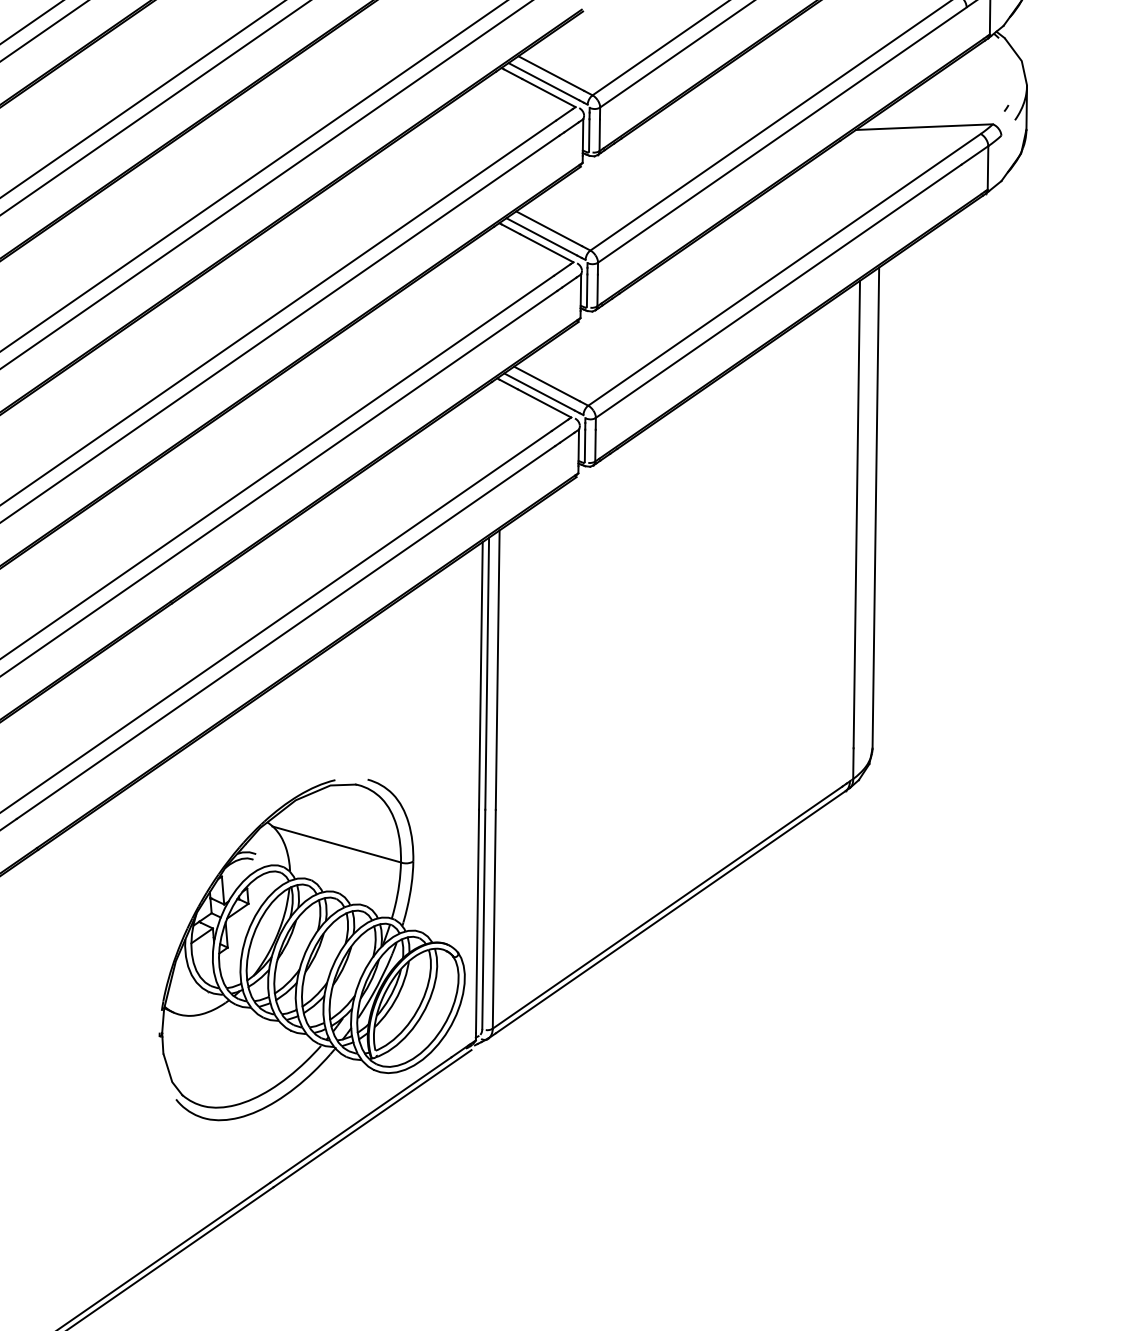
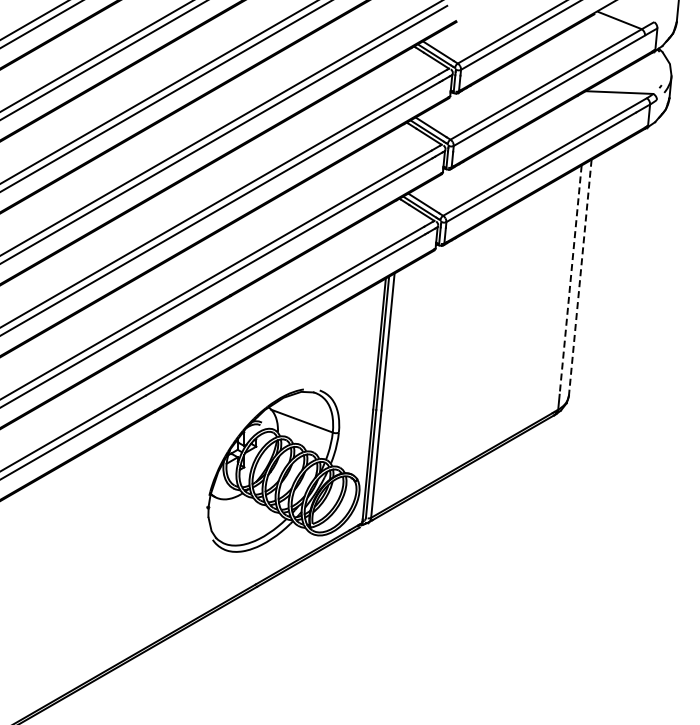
line: (876, 507) -> (580, 277), solid -> dashed
line: (856, 515) -> (570, 280), solid -> dashed

